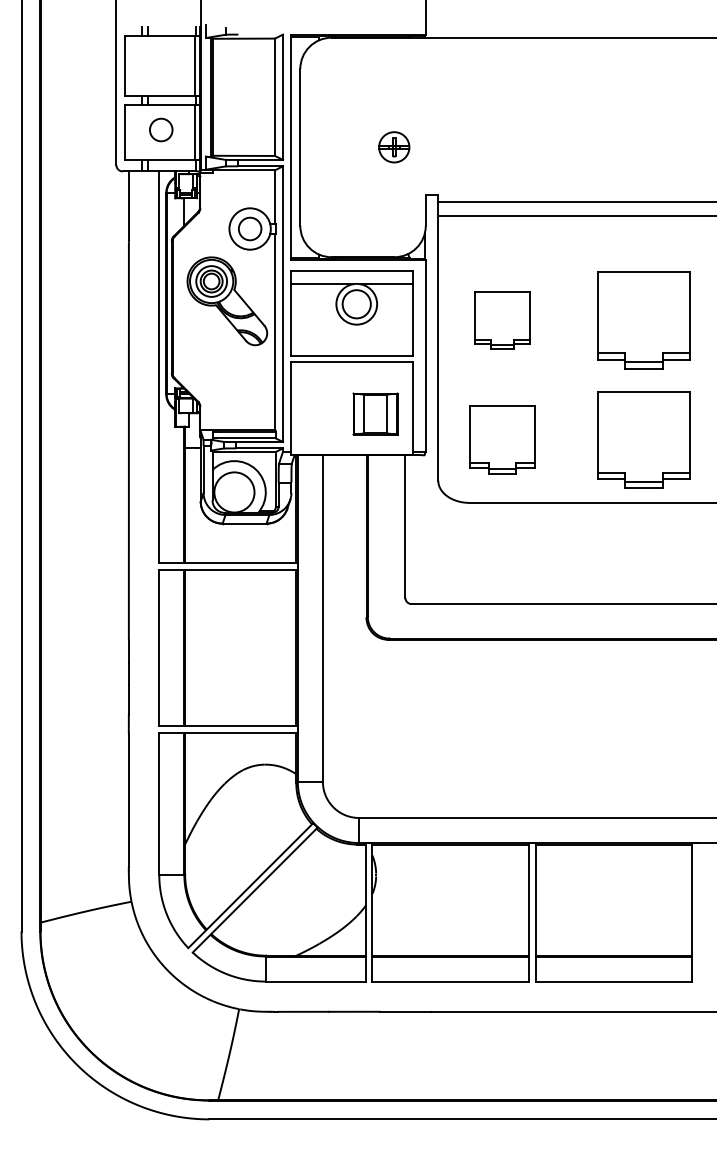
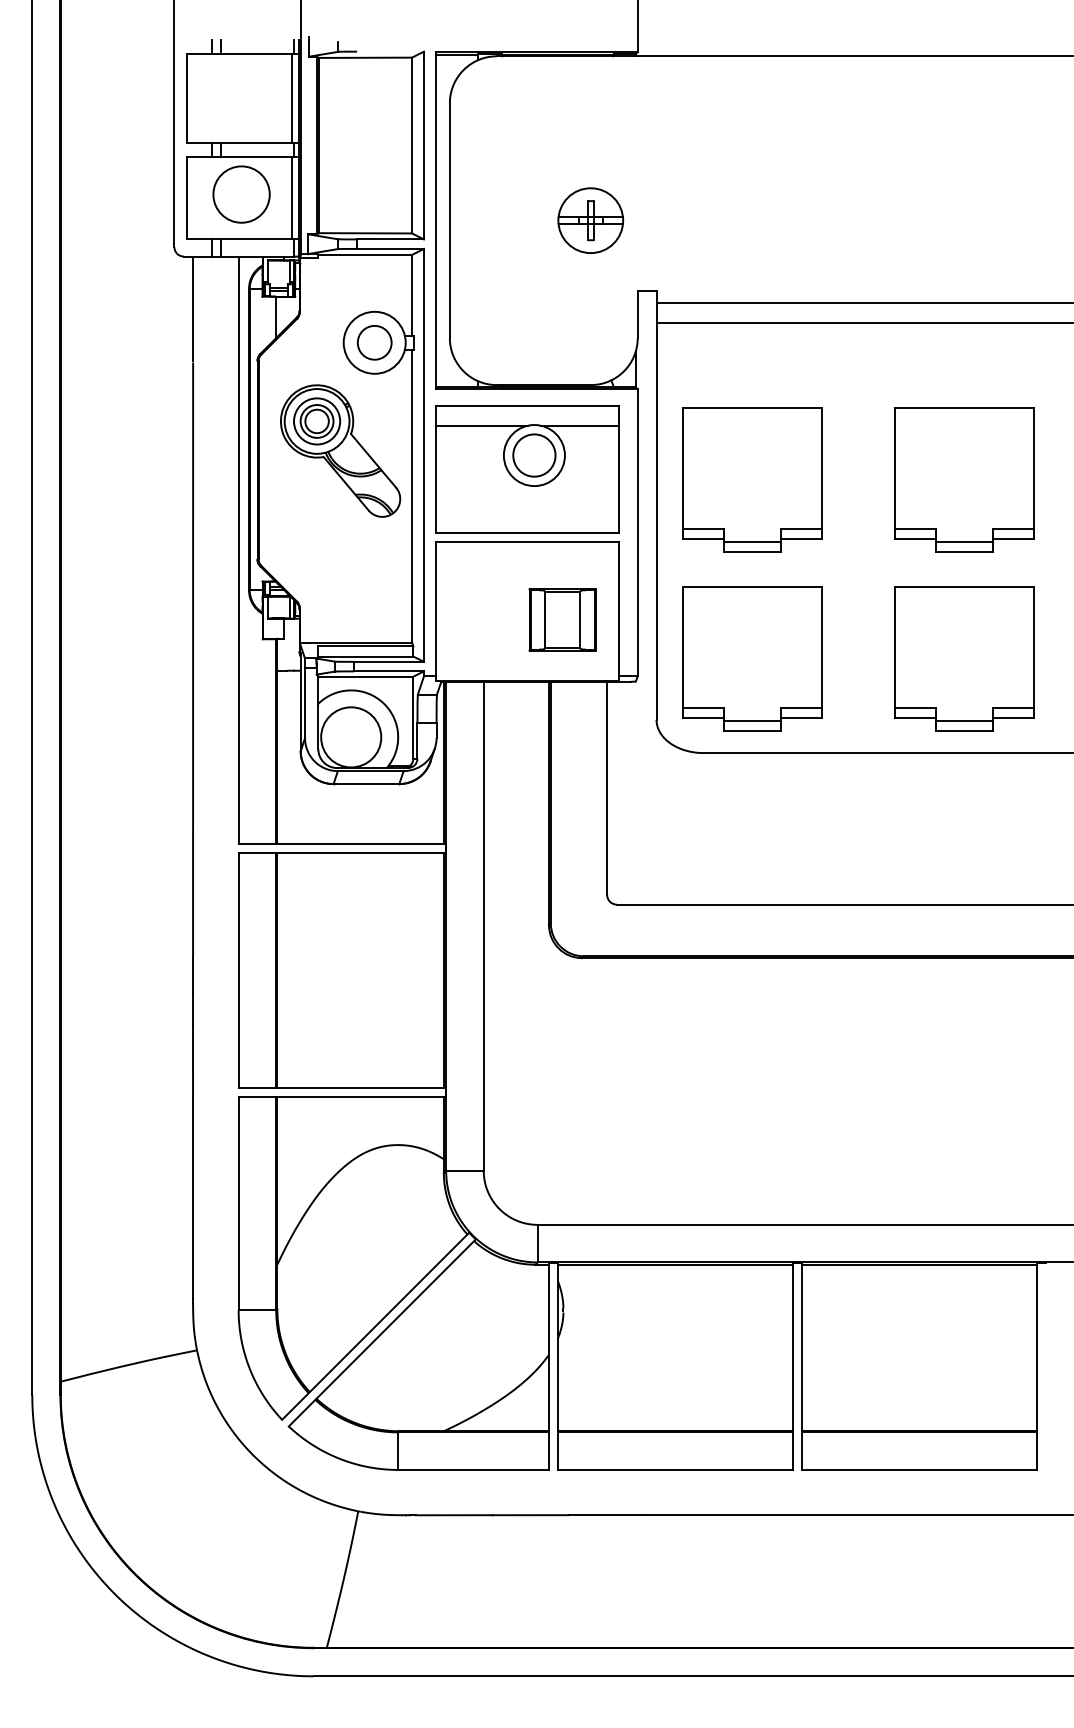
circle: (161, 129) -> (241, 193), size x1.67
part: (393, 146) -> (589, 219), size x1.43
part: (502, 320) -> (752, 479), size x1.67
part: (502, 439) -> (752, 658), size x1.43

